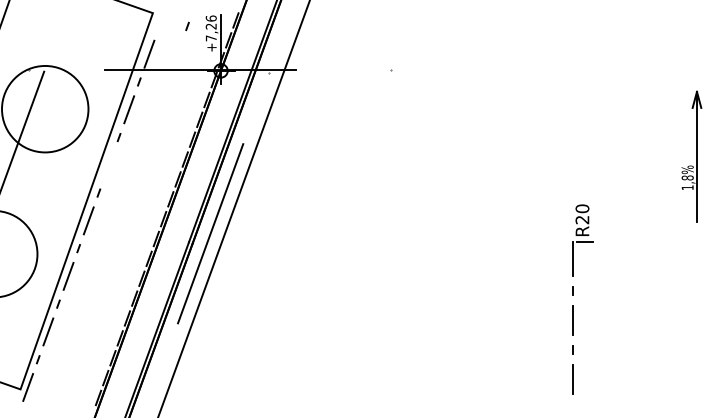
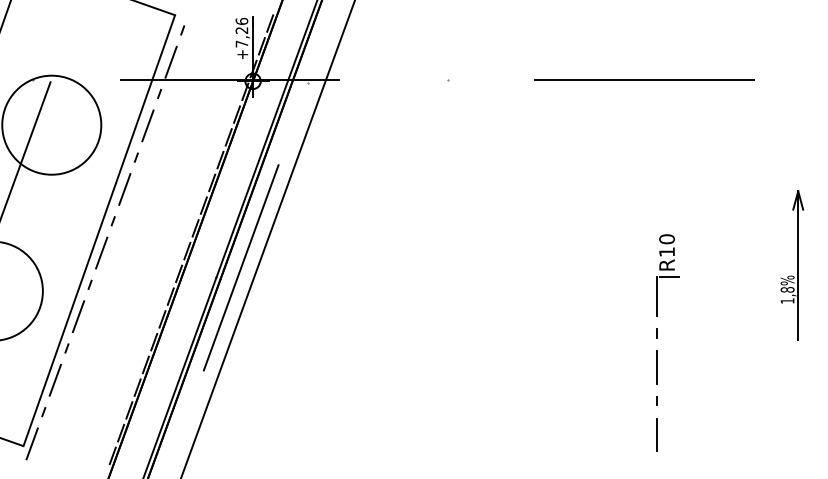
line: (187, 25) -> (182, 29), moved
line: (562, 69) -> (644, 79), added
part: (691, 156) -> (791, 265), moved
line: (108, 164) -> (124, 188), added
text: (582, 220) -> (667, 252), R20 -> R10

